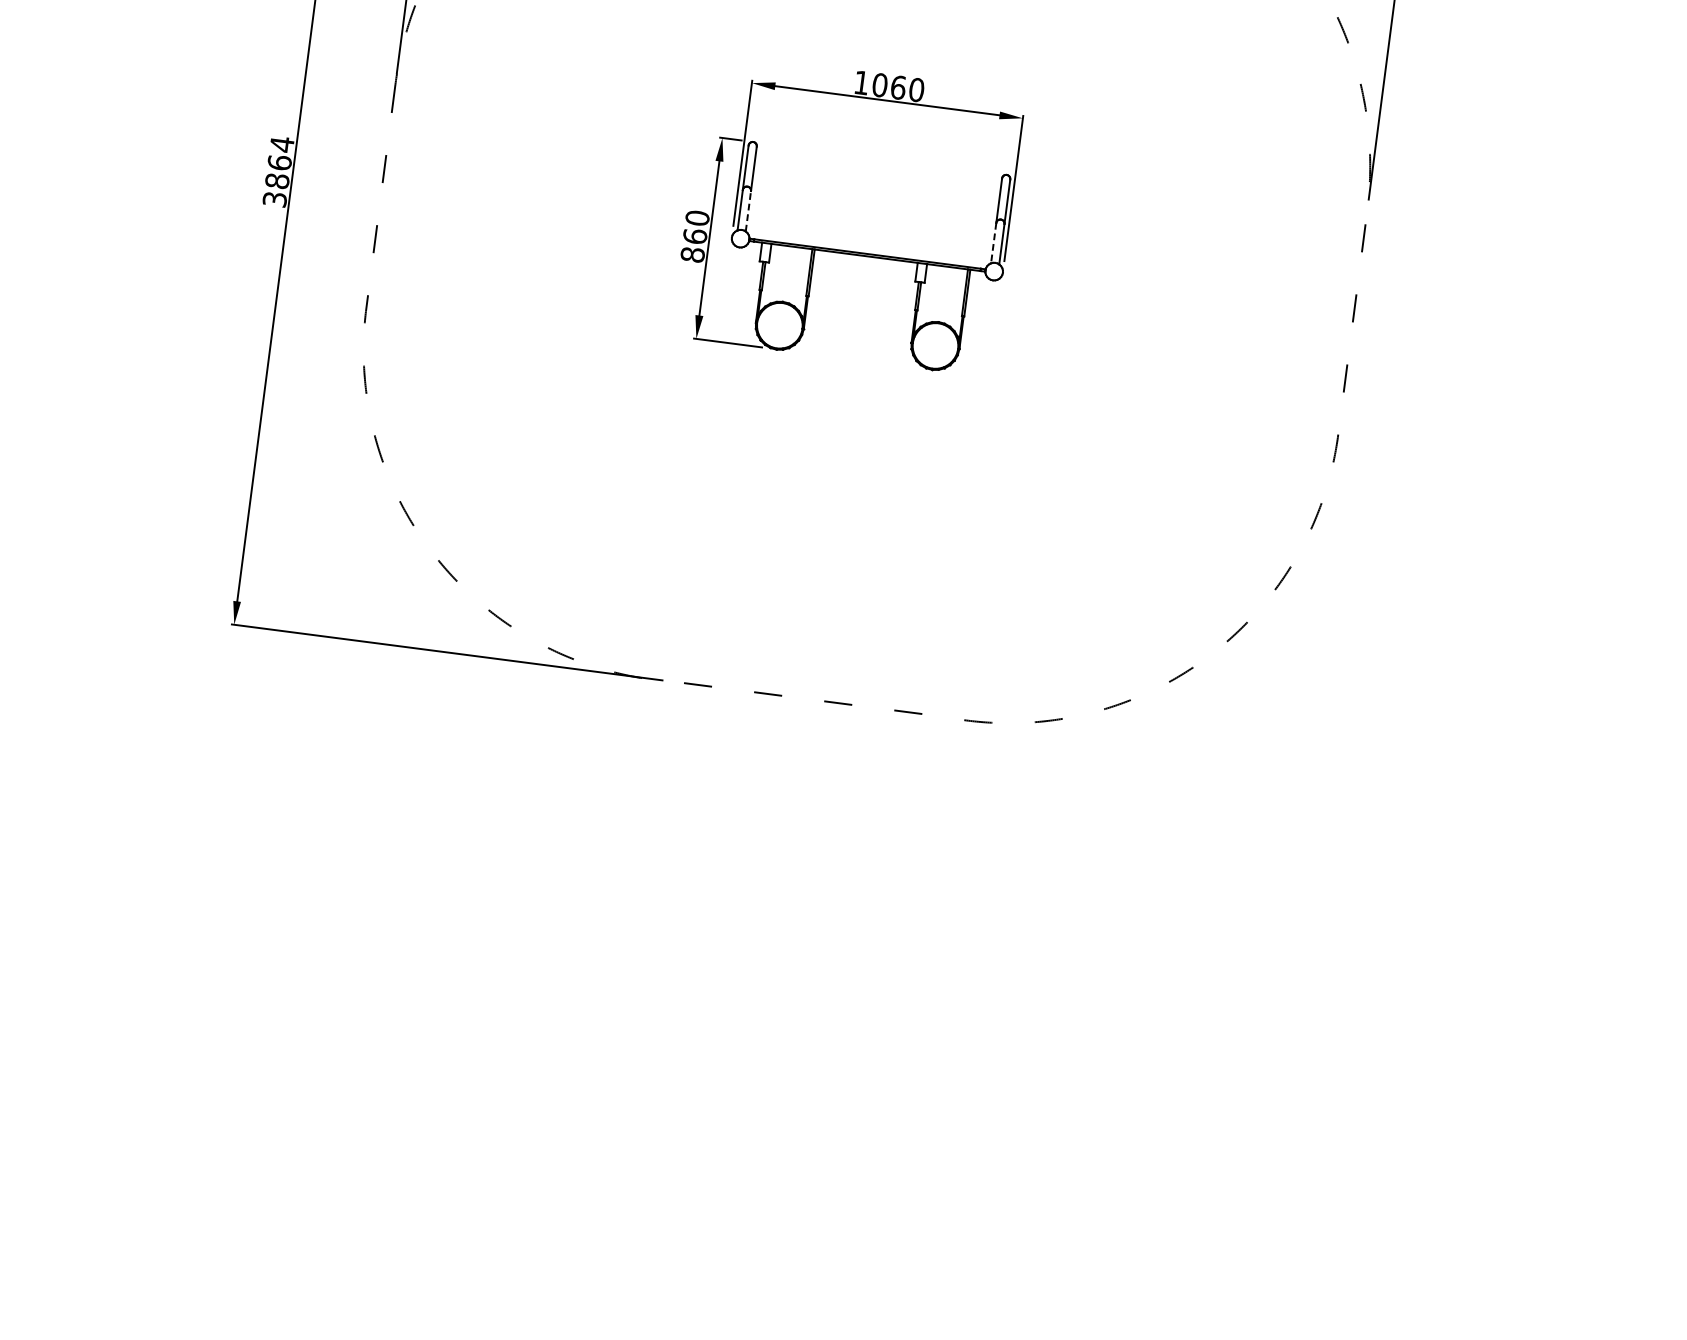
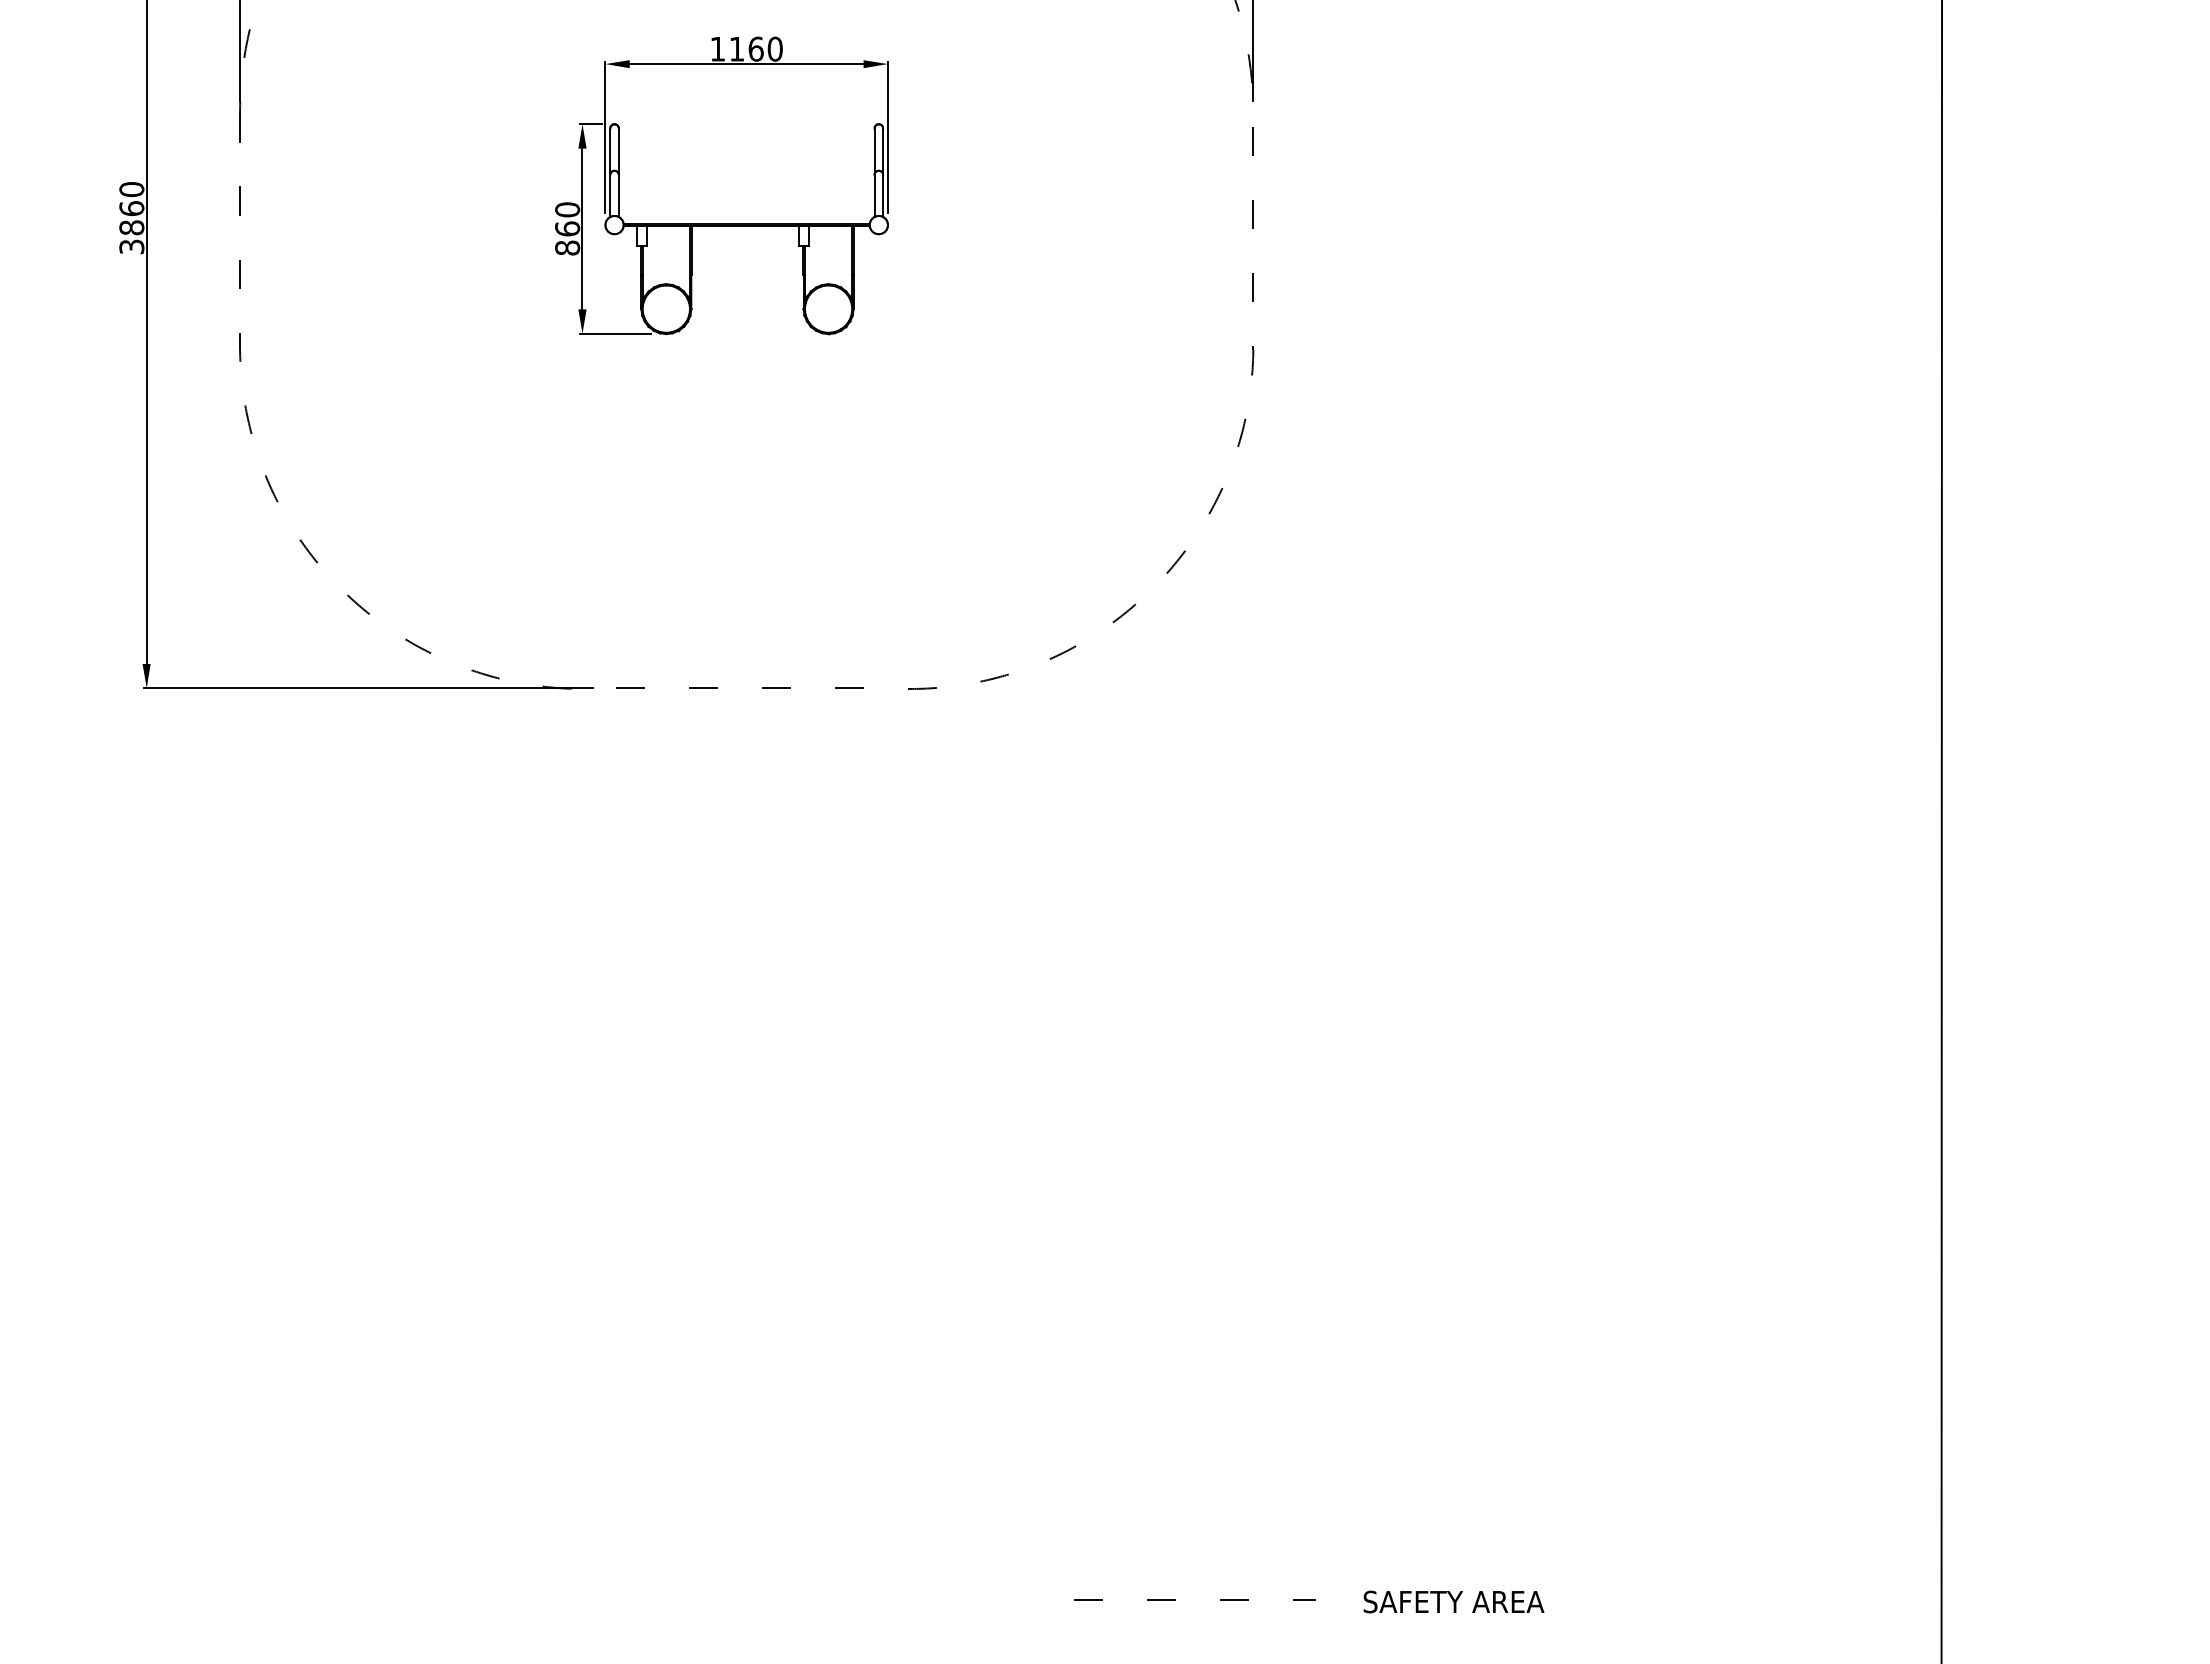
text: (879, 84) -> (736, 48), 1060 -> 1160
text: (281, 144) -> (131, 189), 3864 -> 3860
line: (748, 210) -> (618, 195), dashed -> solid
line: (993, 243) -> (874, 196), dashed -> solid

